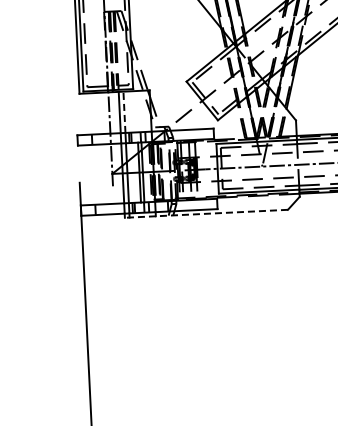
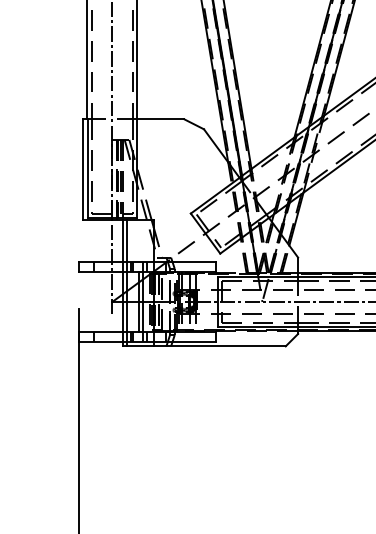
line: (124, 112) -> (127, 241), dashed -> solid
line: (206, 213) -> (204, 346), dashed -> solid

